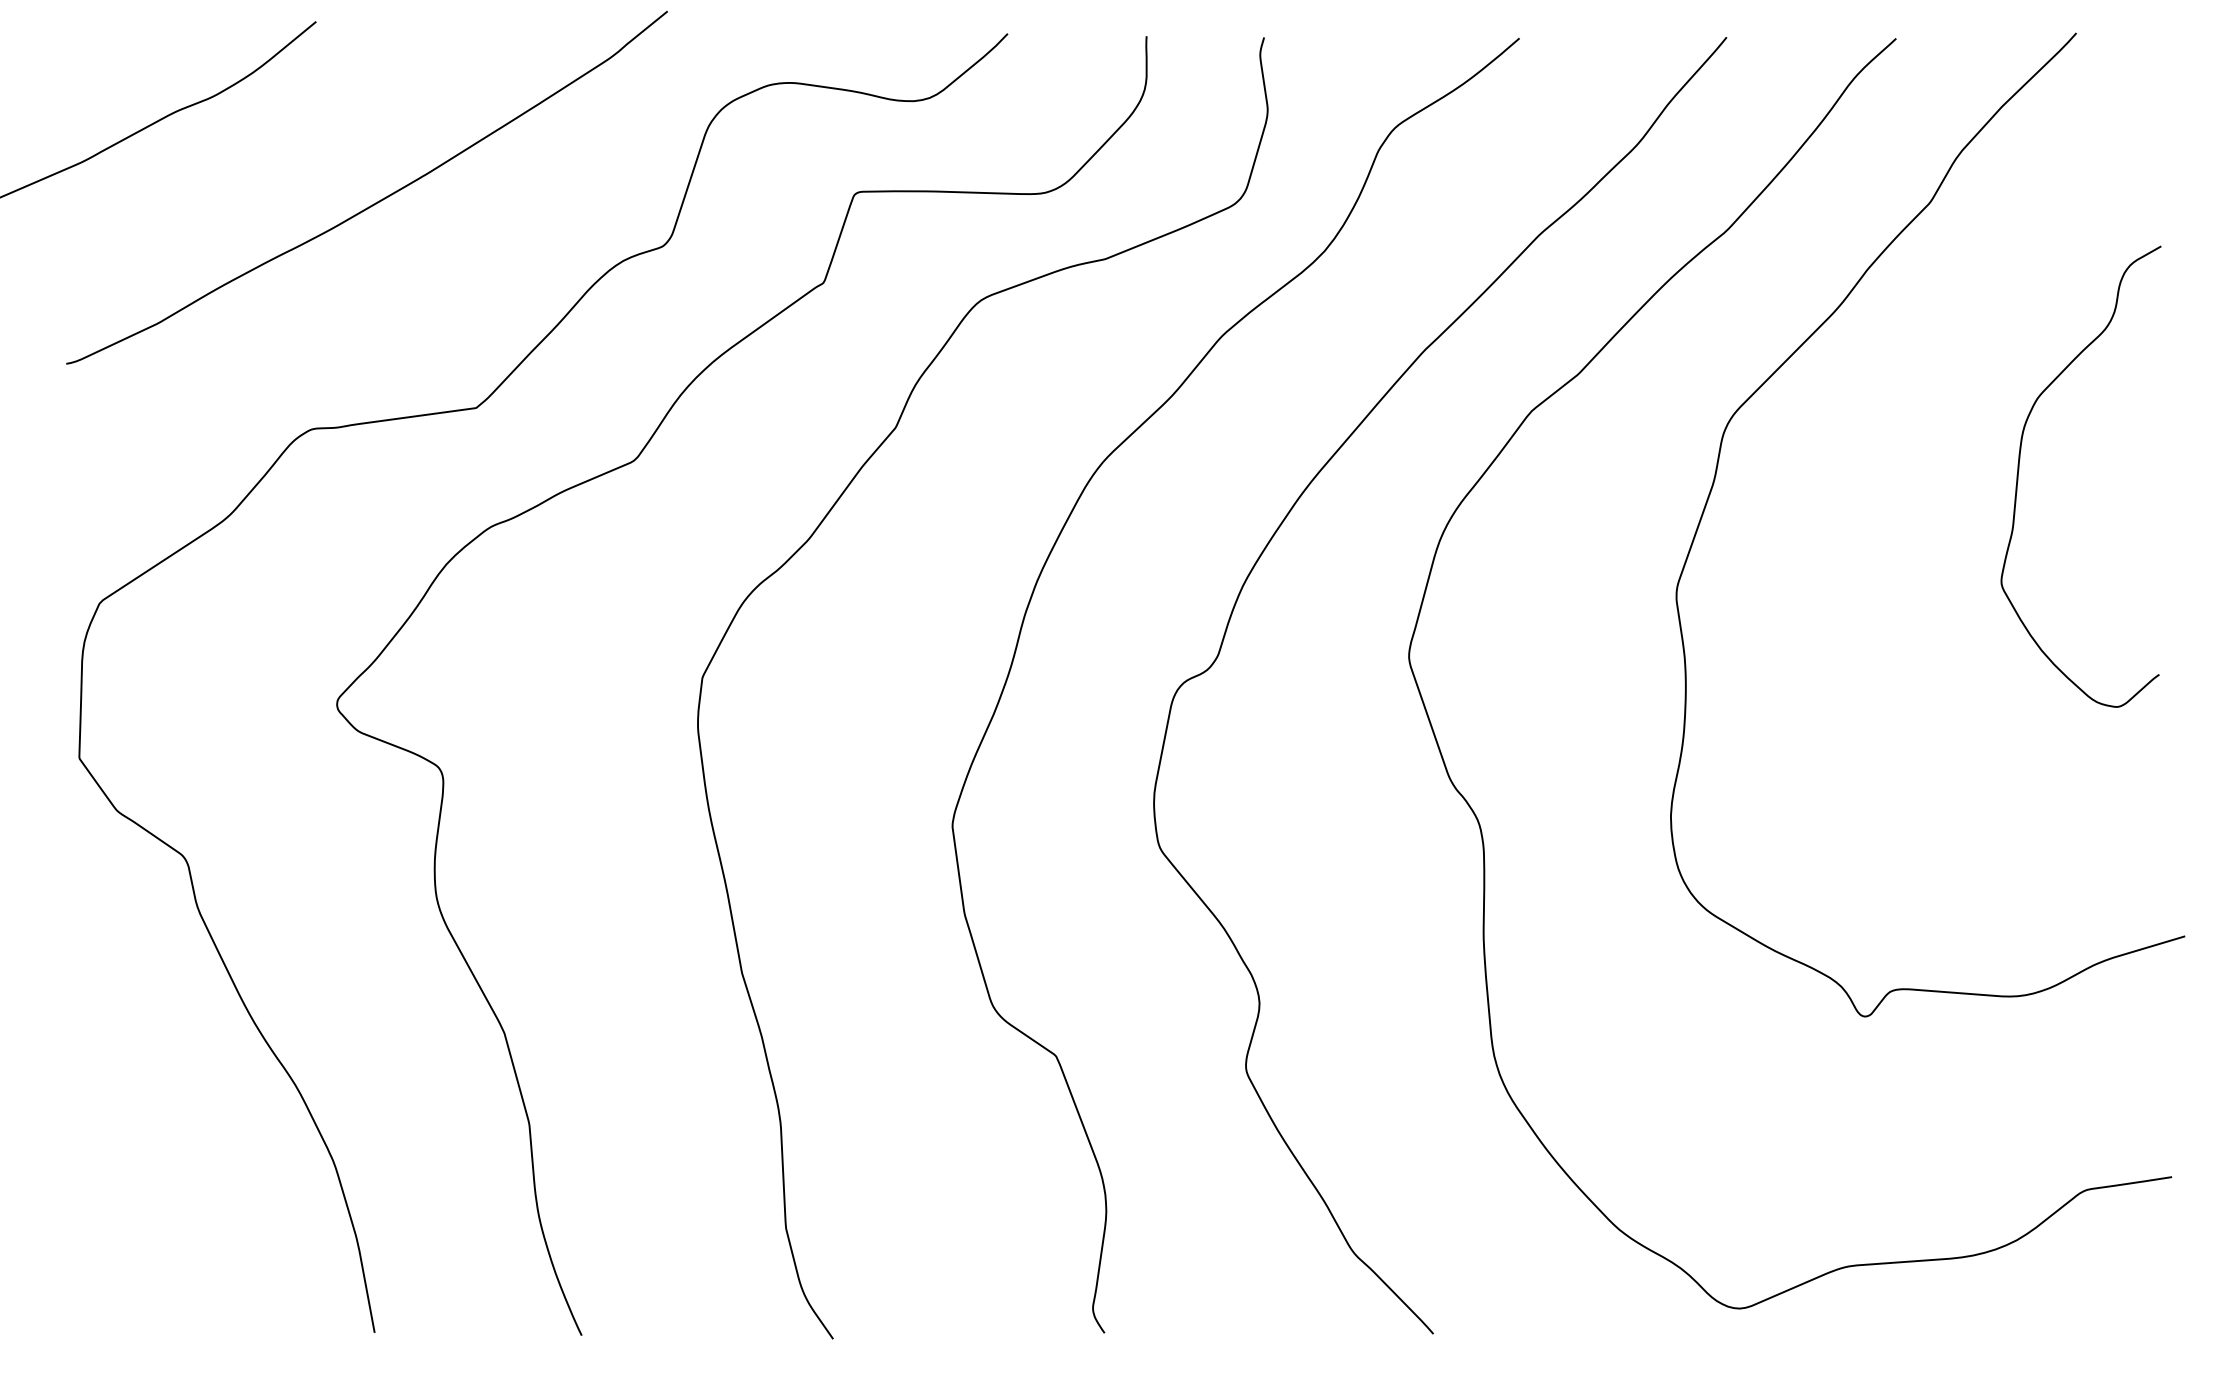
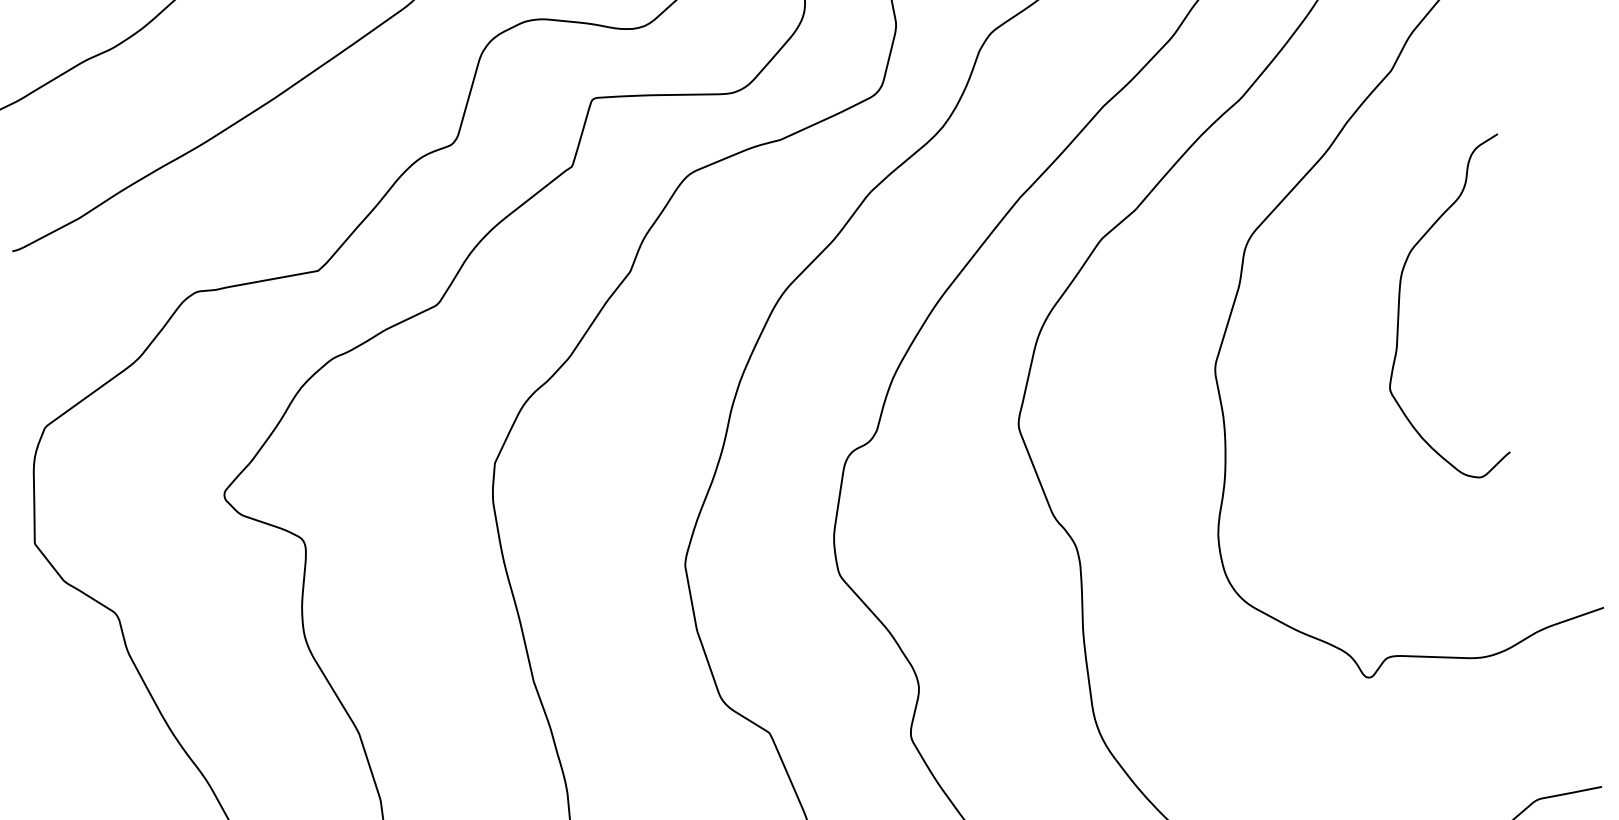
curve: (2019, 470) -> (1399, 305), moved

